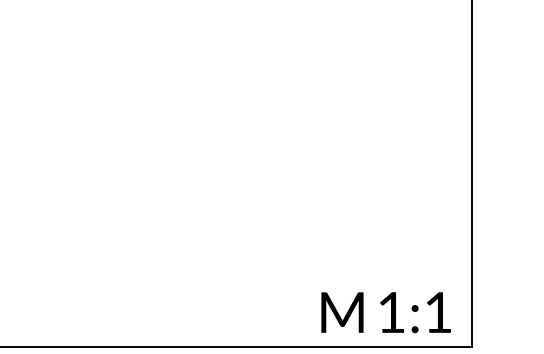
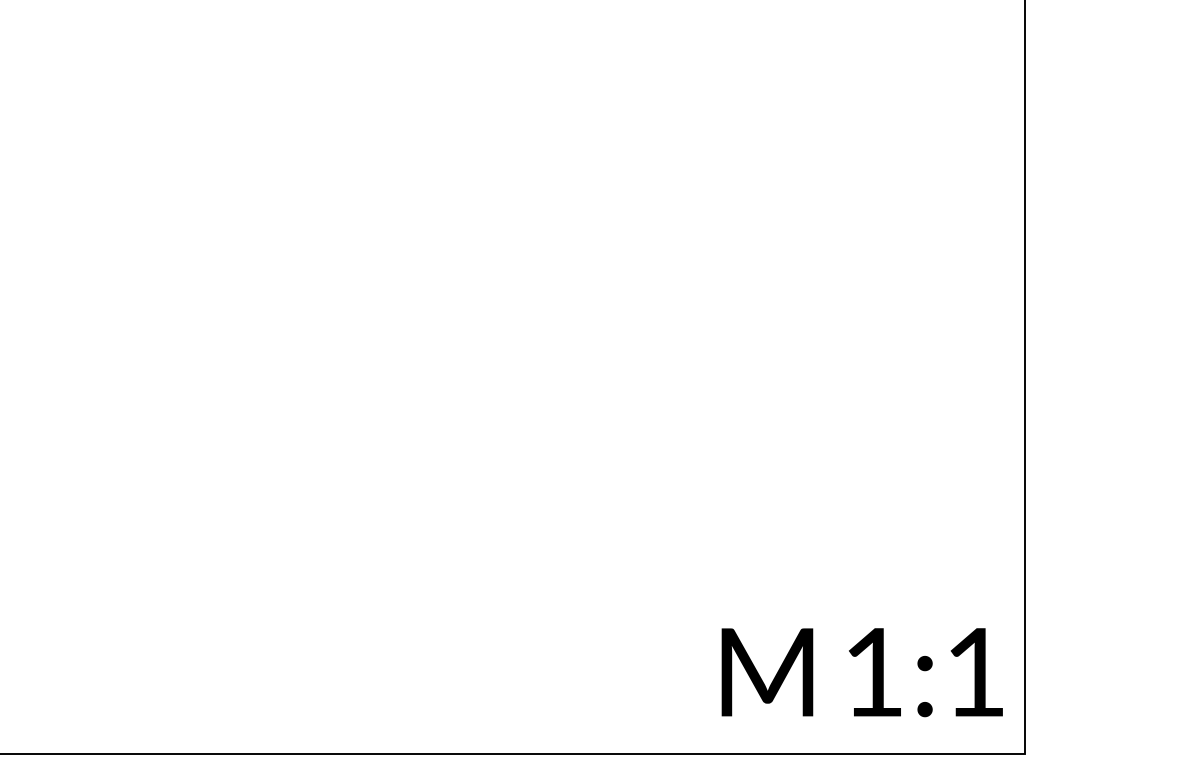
text: (385, 312) -> (860, 672), moved

